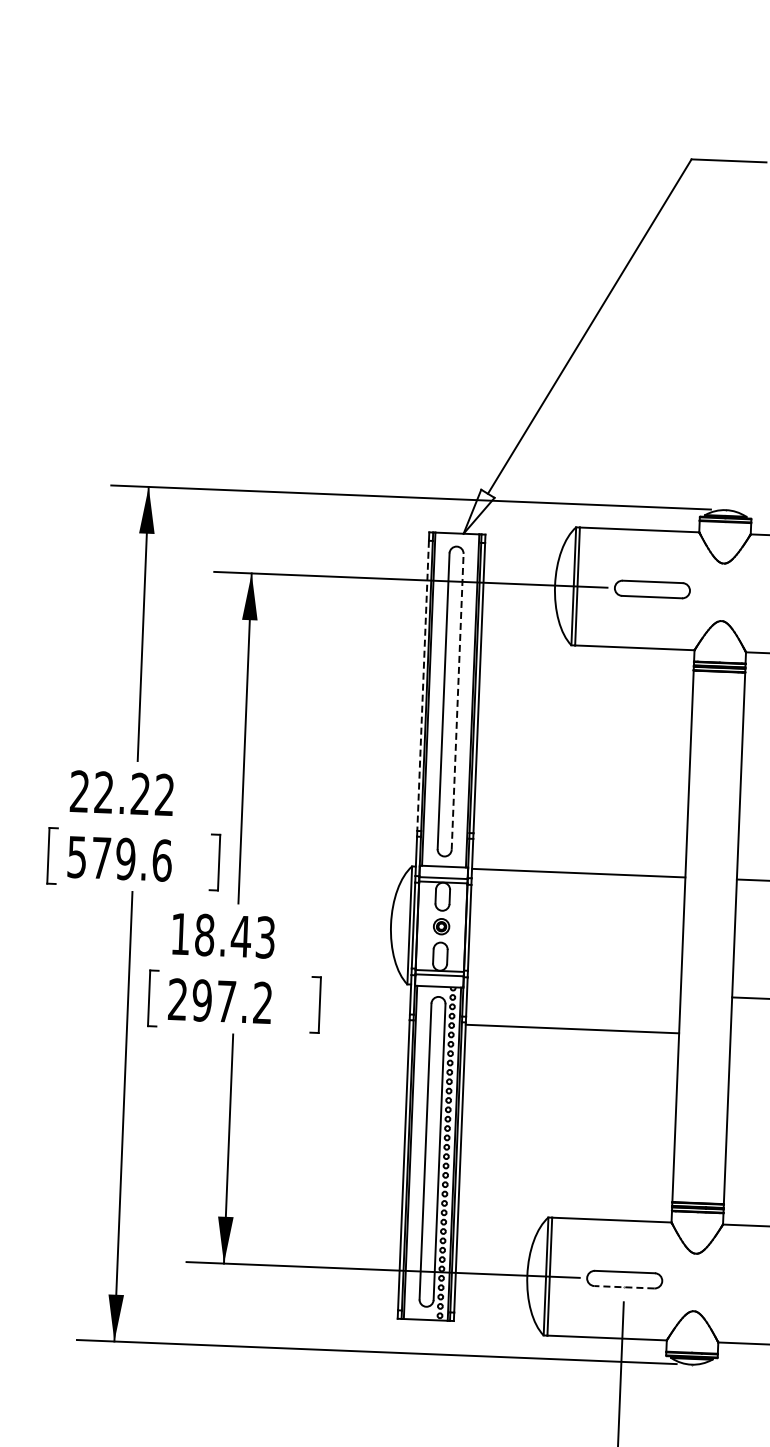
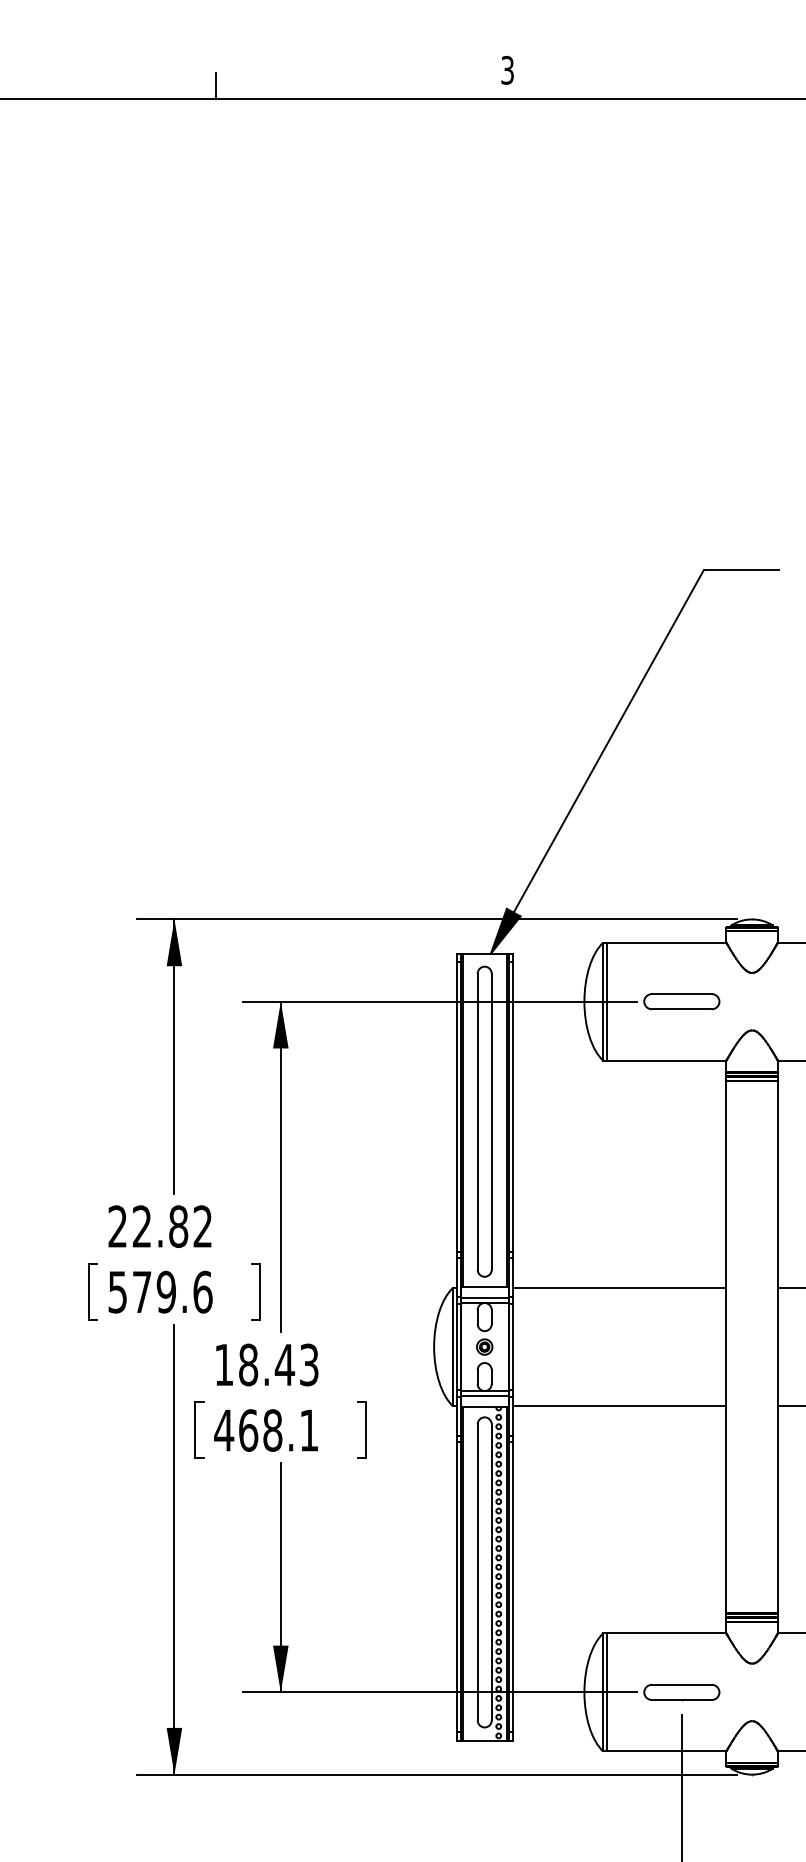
fill: (479, 511) -> (505, 930), added
line: (422, 686) -> (456, 1107), dashed -> solid
line: (457, 701) -> (491, 1121), dashed -> solid
text: (140, 793) -> (178, 1226), 22.22 -> 22.82
text: (219, 1001) -> (265, 1430), 297.2 -> 468.1
line: (572, 1029) -> (619, 1406), moved
line: (624, 1287) -> (681, 1700), dashed -> solid

